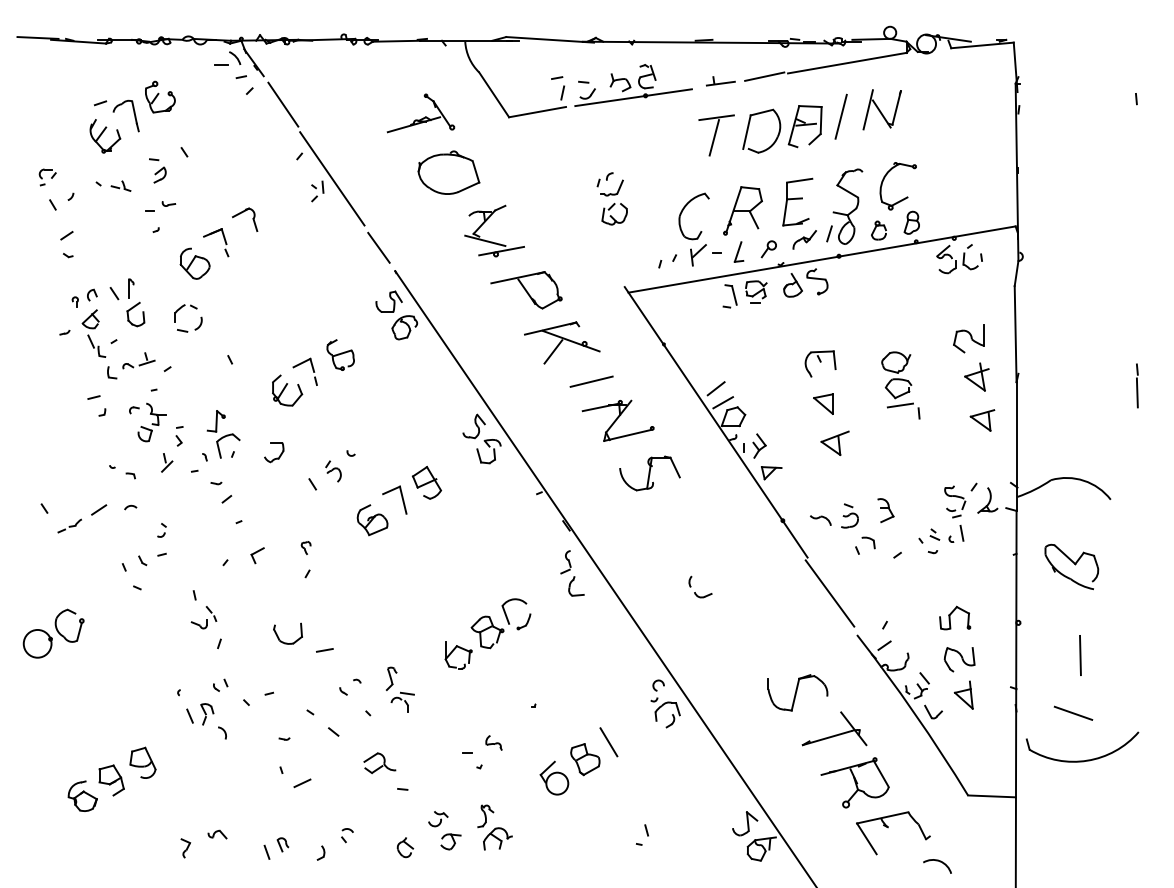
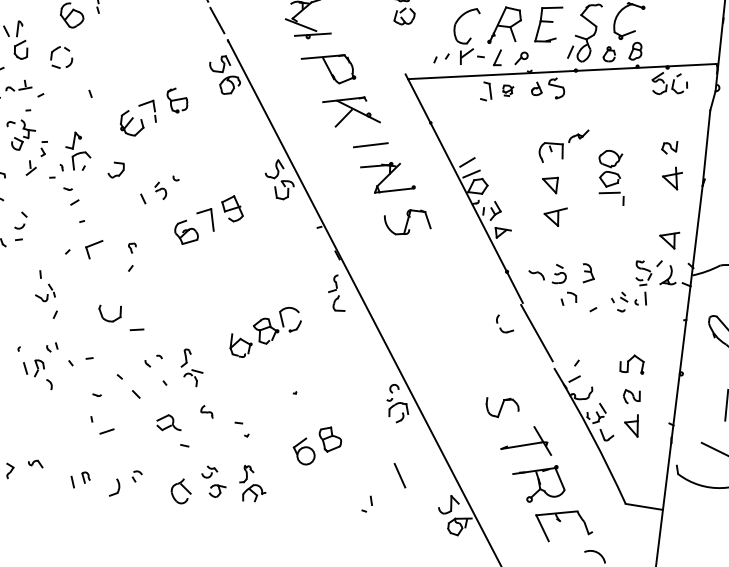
part: (804, 239) -> (578, 136), moved
part: (792, 285) -> (536, 89), size x0.7
part: (756, 291) -> (508, 90), size x0.6
part: (968, 338) -> (669, 147), size x0.6
part: (982, 420) -> (669, 239), moved
part: (161, 530) -> (20, 220), size x1.6
part: (257, 555) -> (93, 249), size x1.6
part: (695, 592) -> (500, 327), moved
part: (959, 659) -> (631, 396), size x0.7
part: (797, 692) -> (502, 407), size x0.7
part: (493, 742) -> (206, 411), moved
line: (608, 742) -> (399, 475), moved
part: (405, 847) -> (181, 491), size x1.6
part: (320, 852) -> (114, 487), size x1.6

